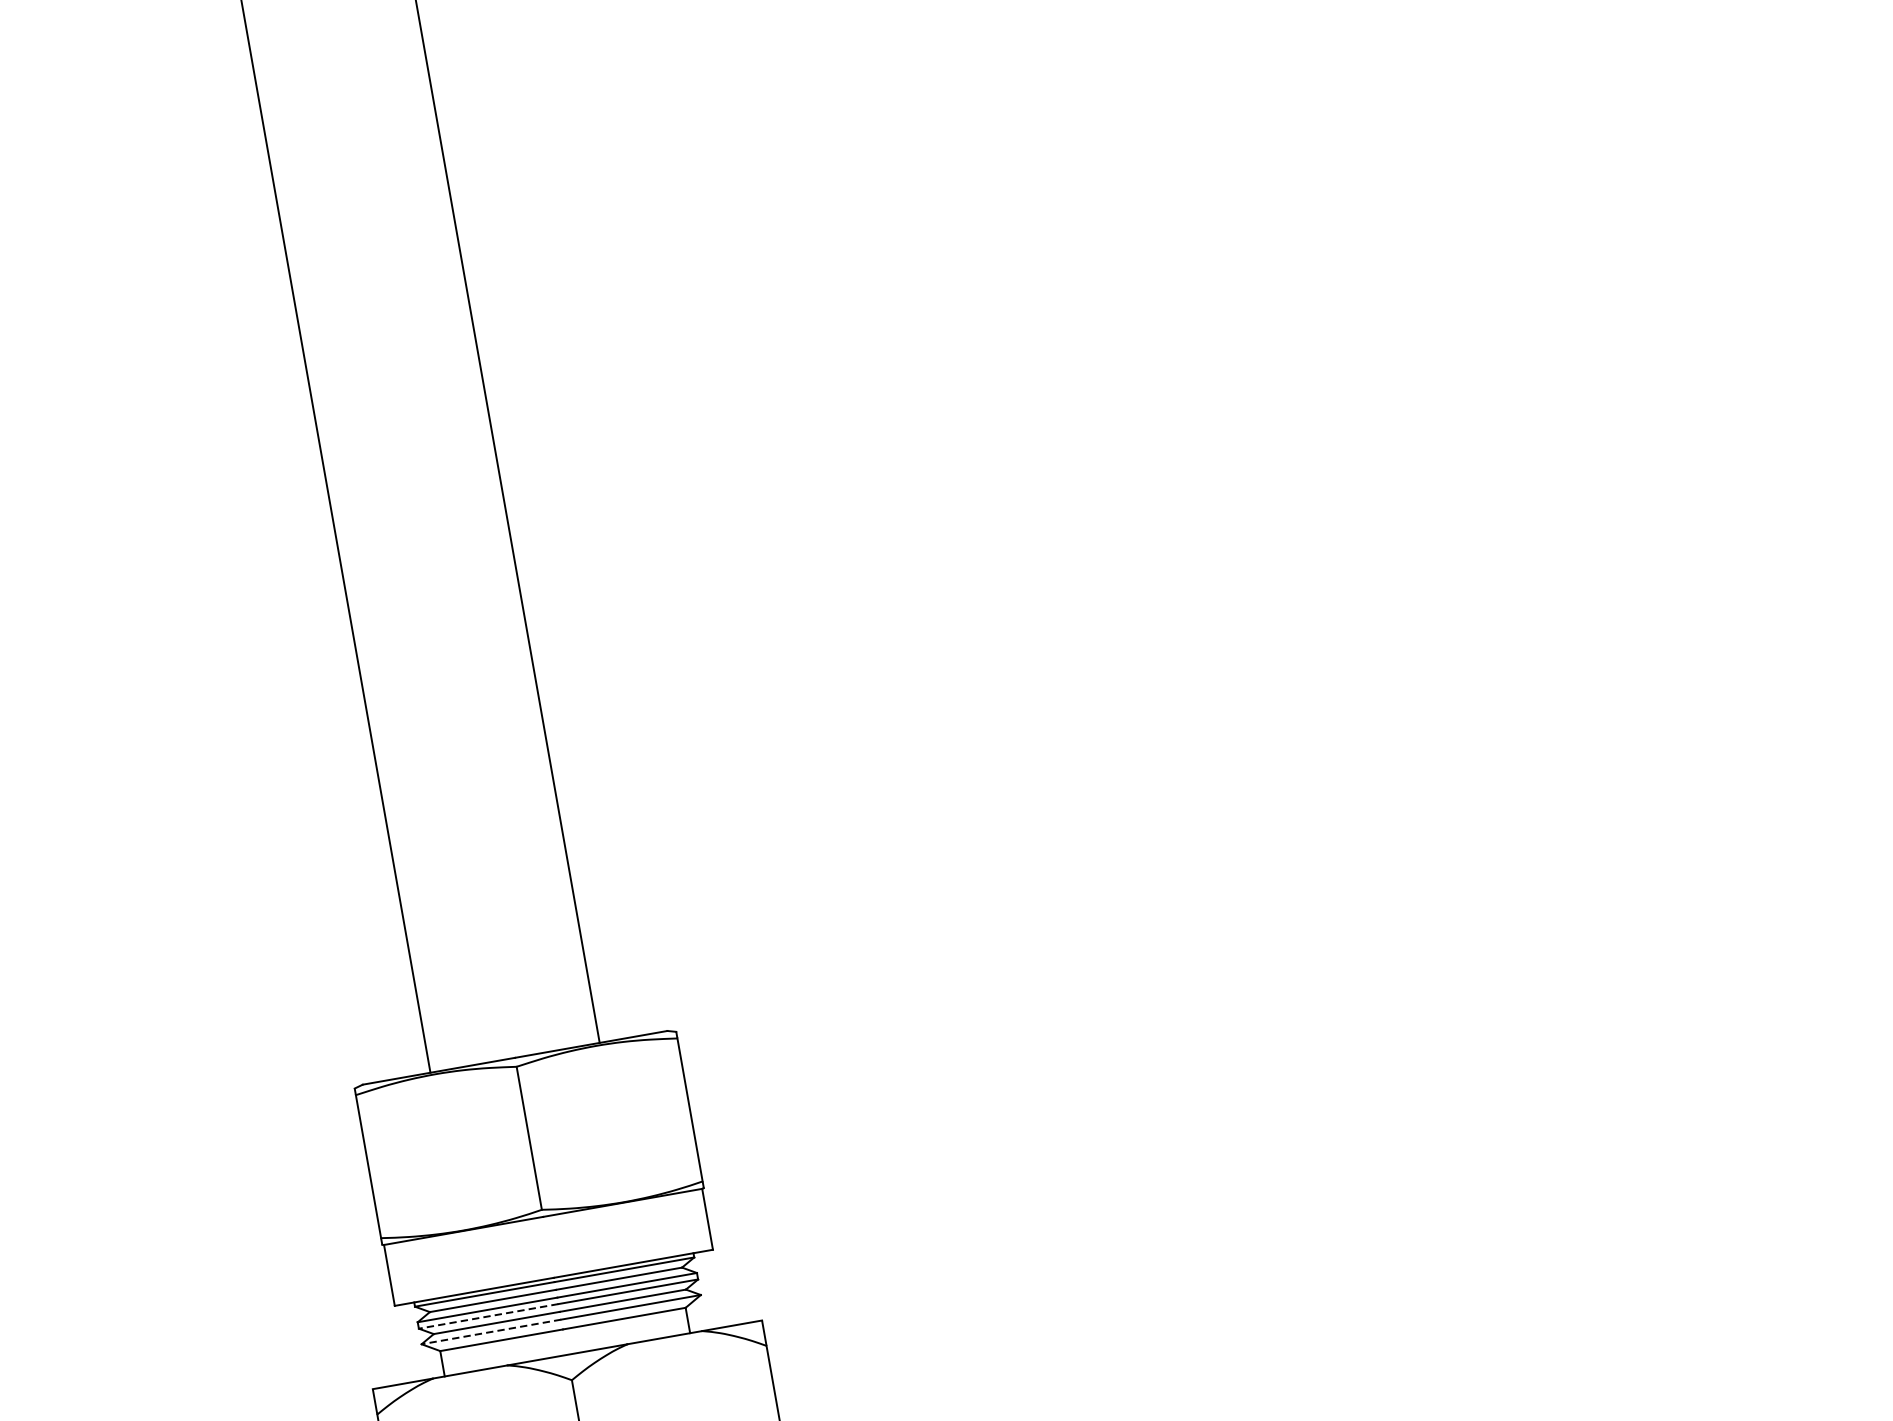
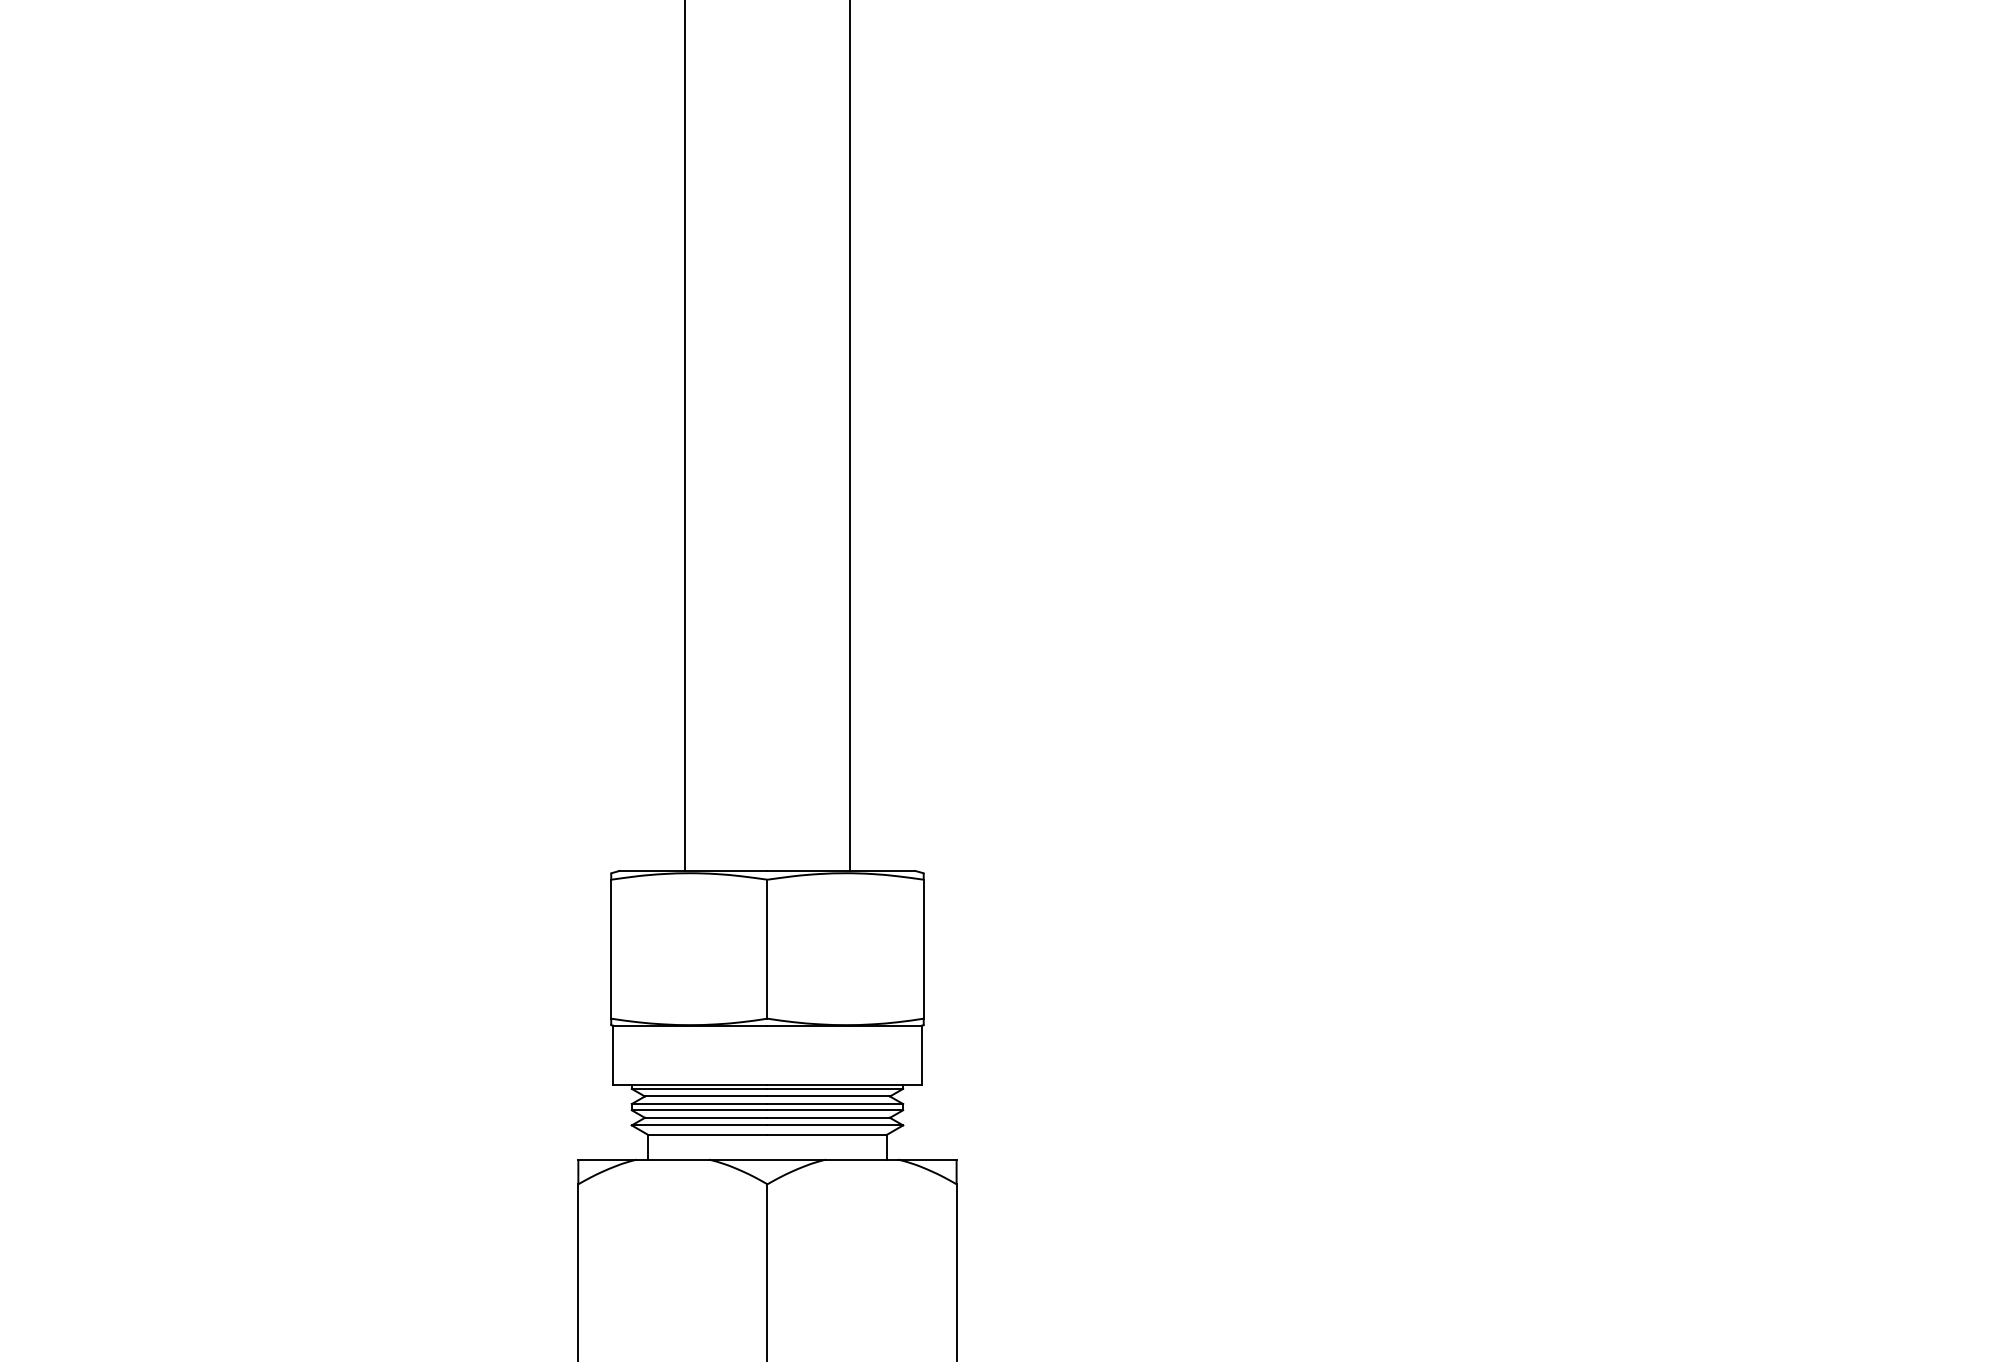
line: (488, 1316) -> (699, 1110), dashed -> solid
line: (491, 1332) -> (699, 1125), dashed -> solid

